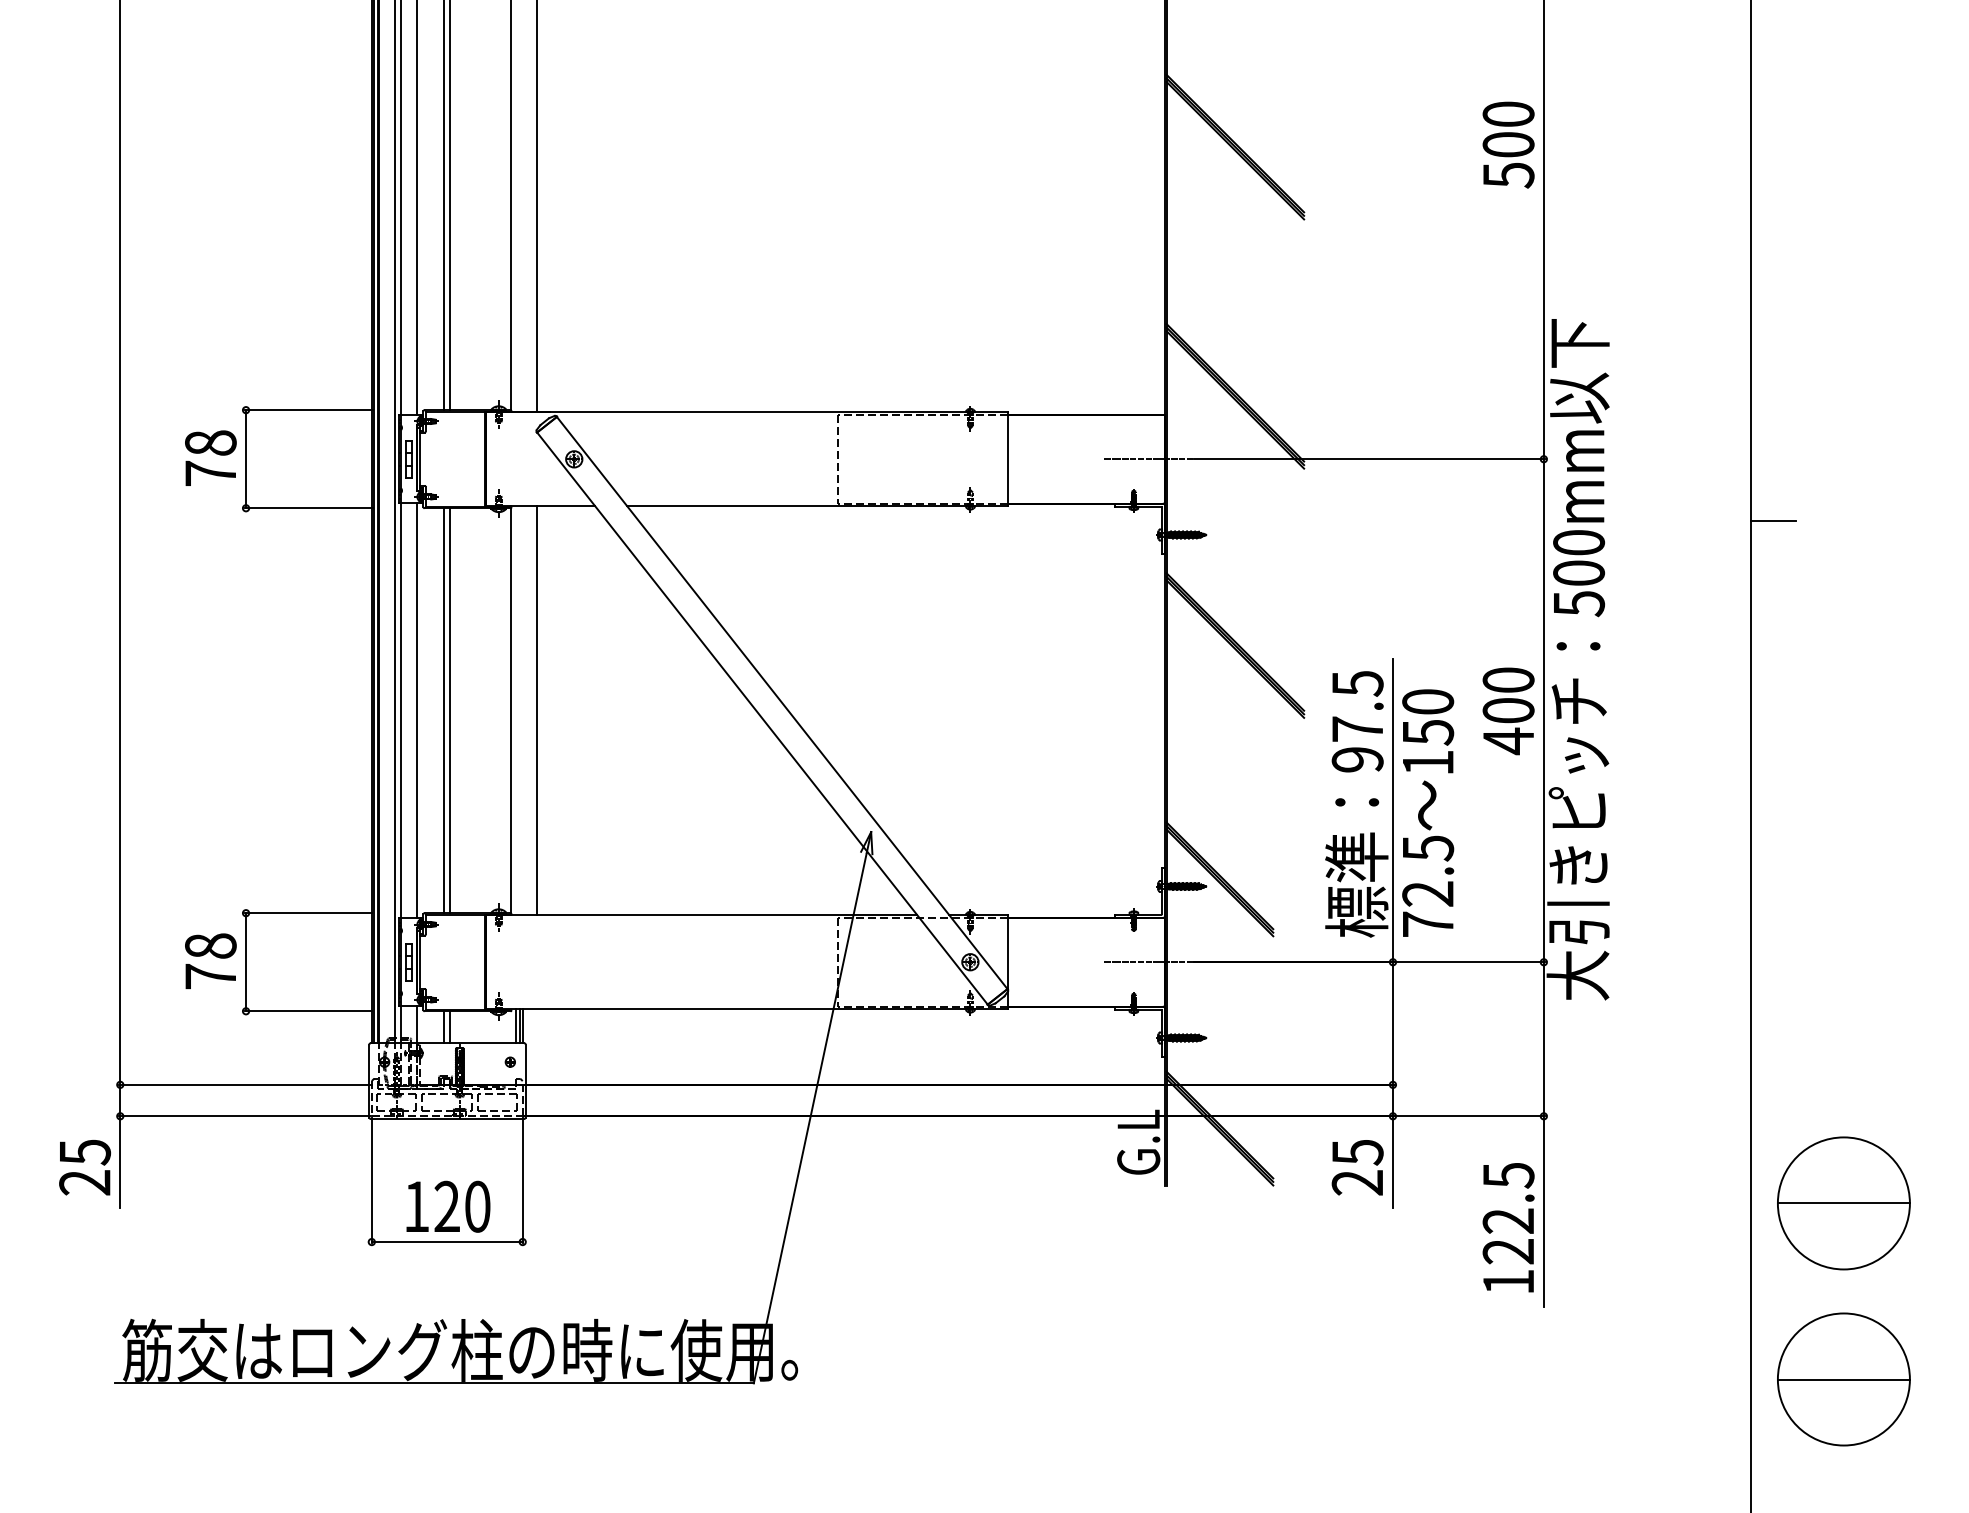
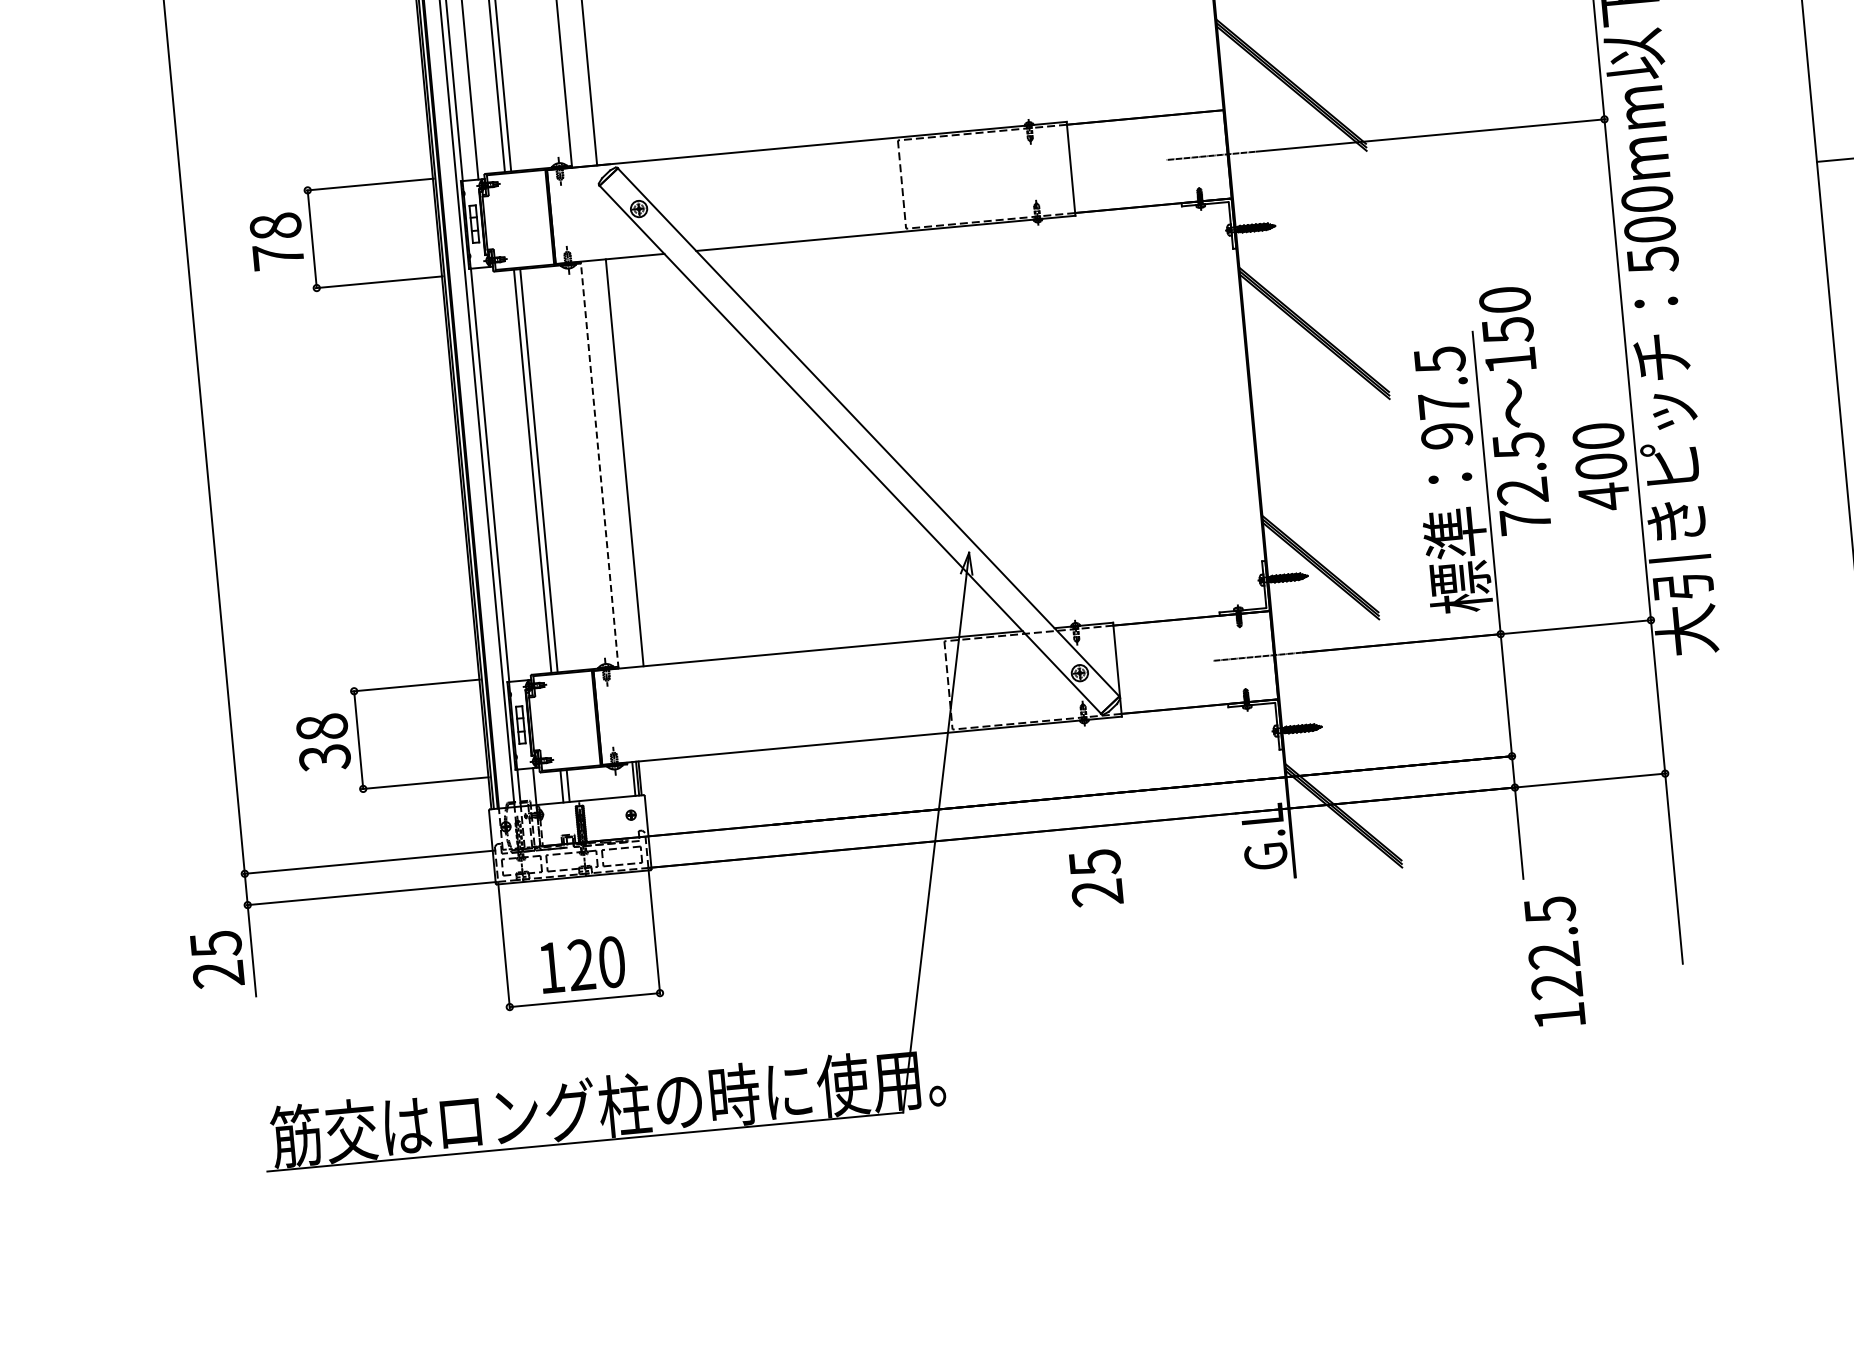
line: (417, 710) -> (506, 473), removed
line: (511, 710) -> (599, 464), solid -> dashed
text: (1508, 711) -> (1601, 467), moved
text: (1428, 812) -> (1515, 410), moved
text: (210, 976) -> (324, 757), 78 -> 38
text: (1357, 1167) -> (1096, 877), moved
text: (1508, 1227) -> (1554, 961), moved

